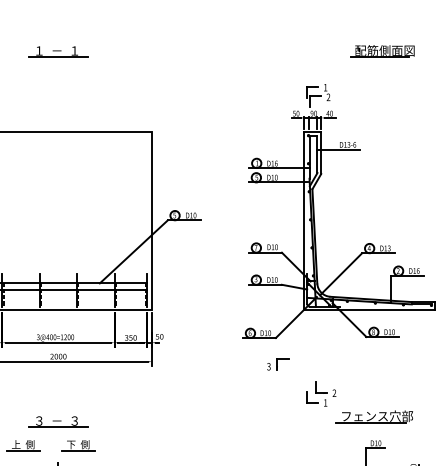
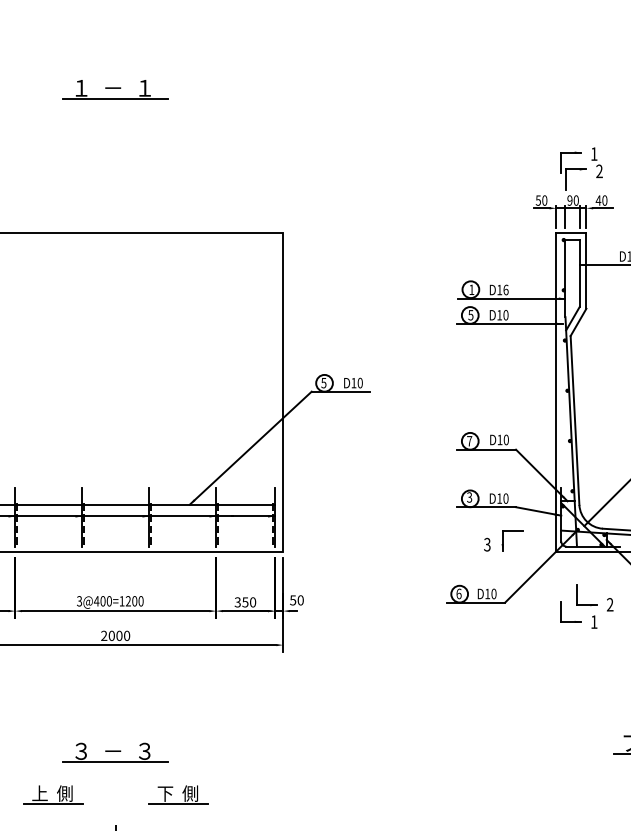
part: (278, 364) -> (504, 540), moved
part: (321, 393) -> (586, 605), moved
part: (78, 445) -> (178, 795), moved

